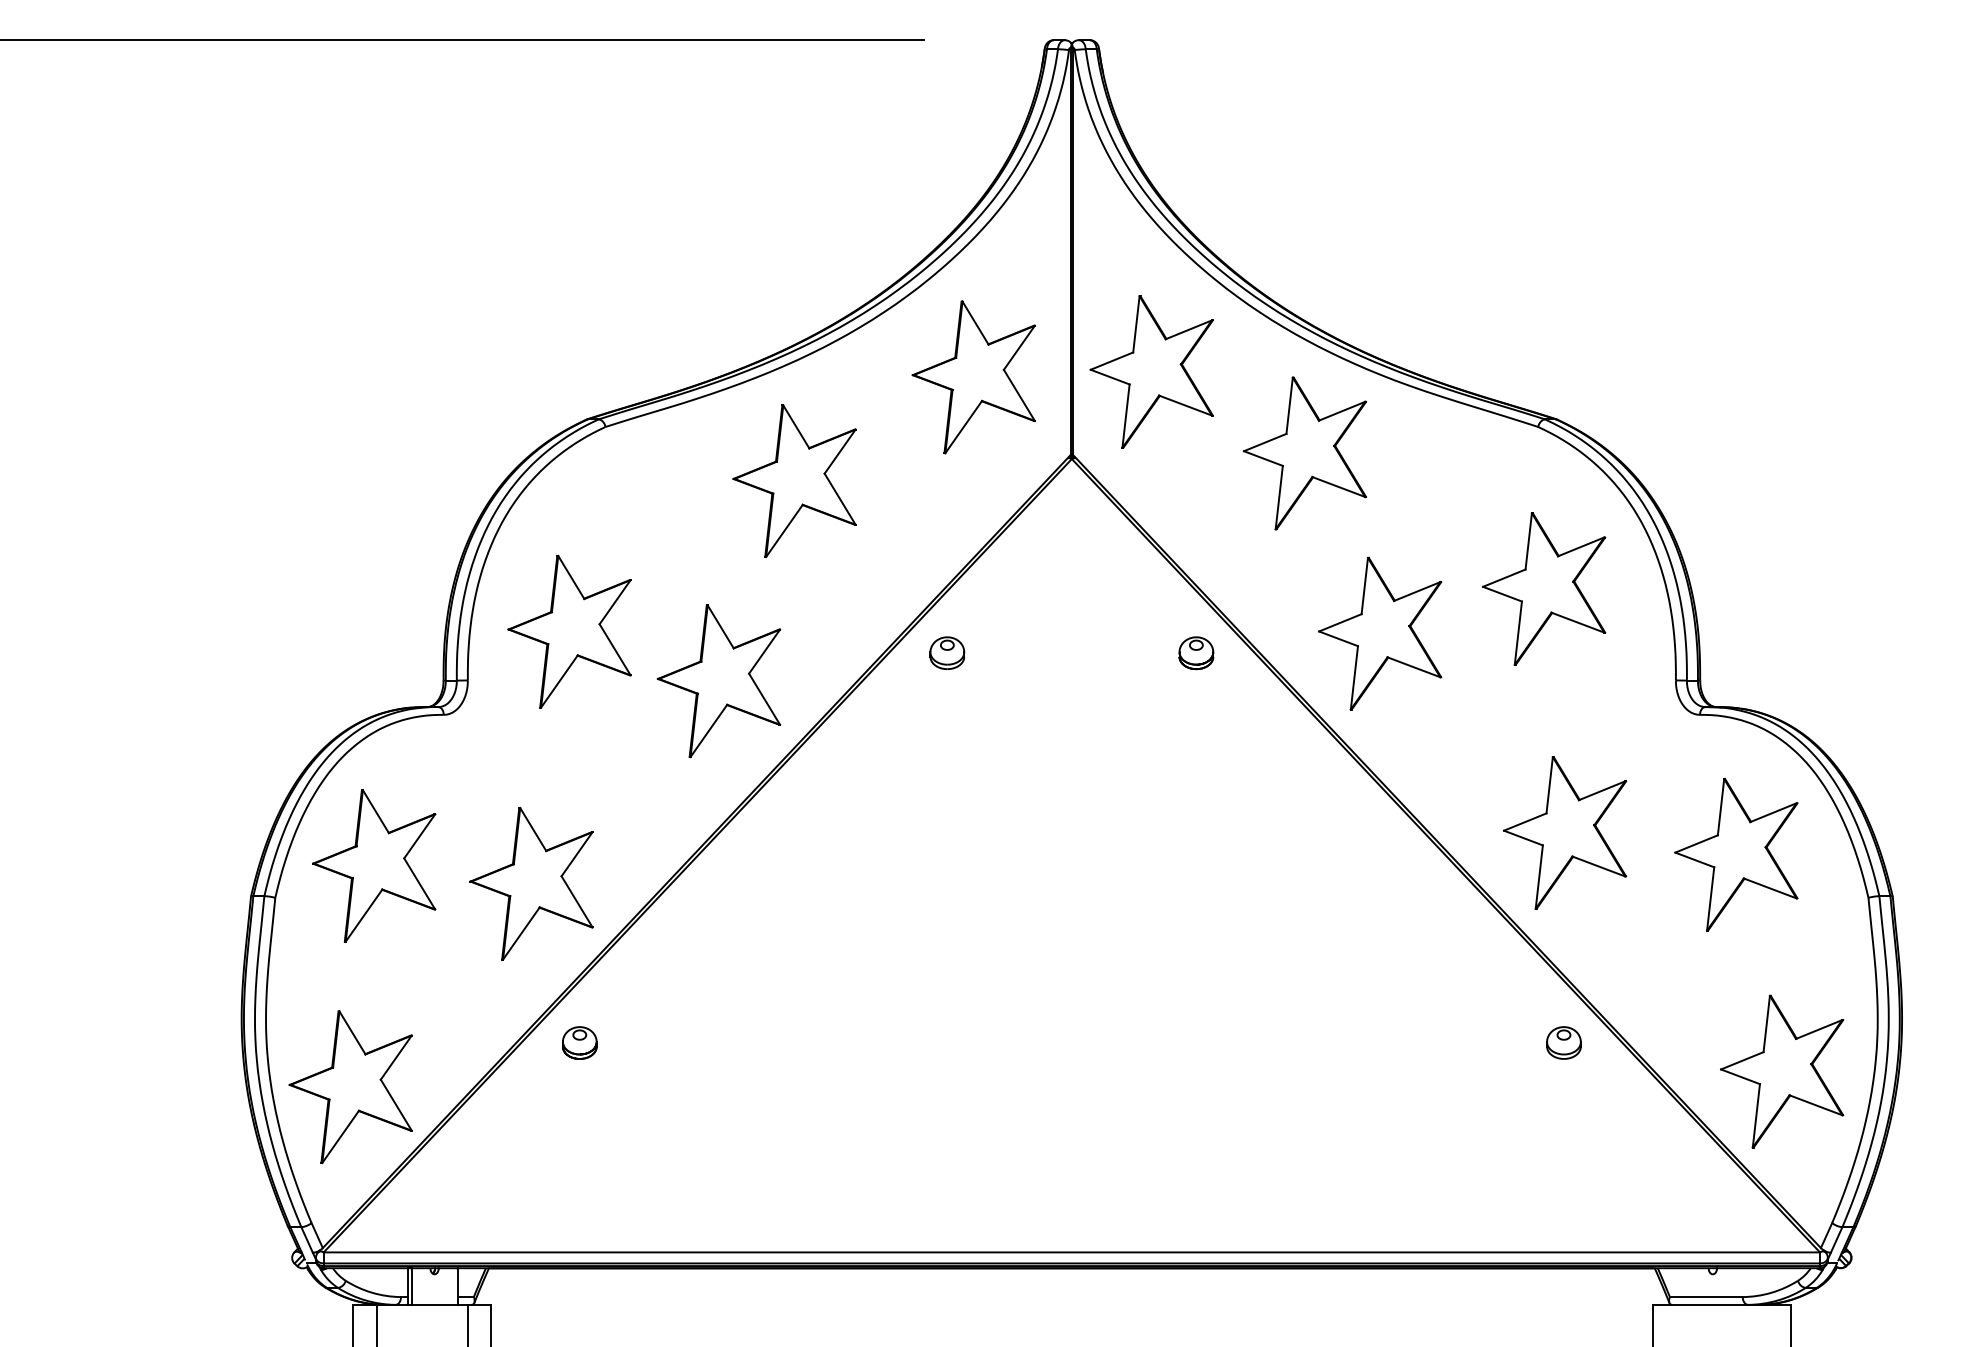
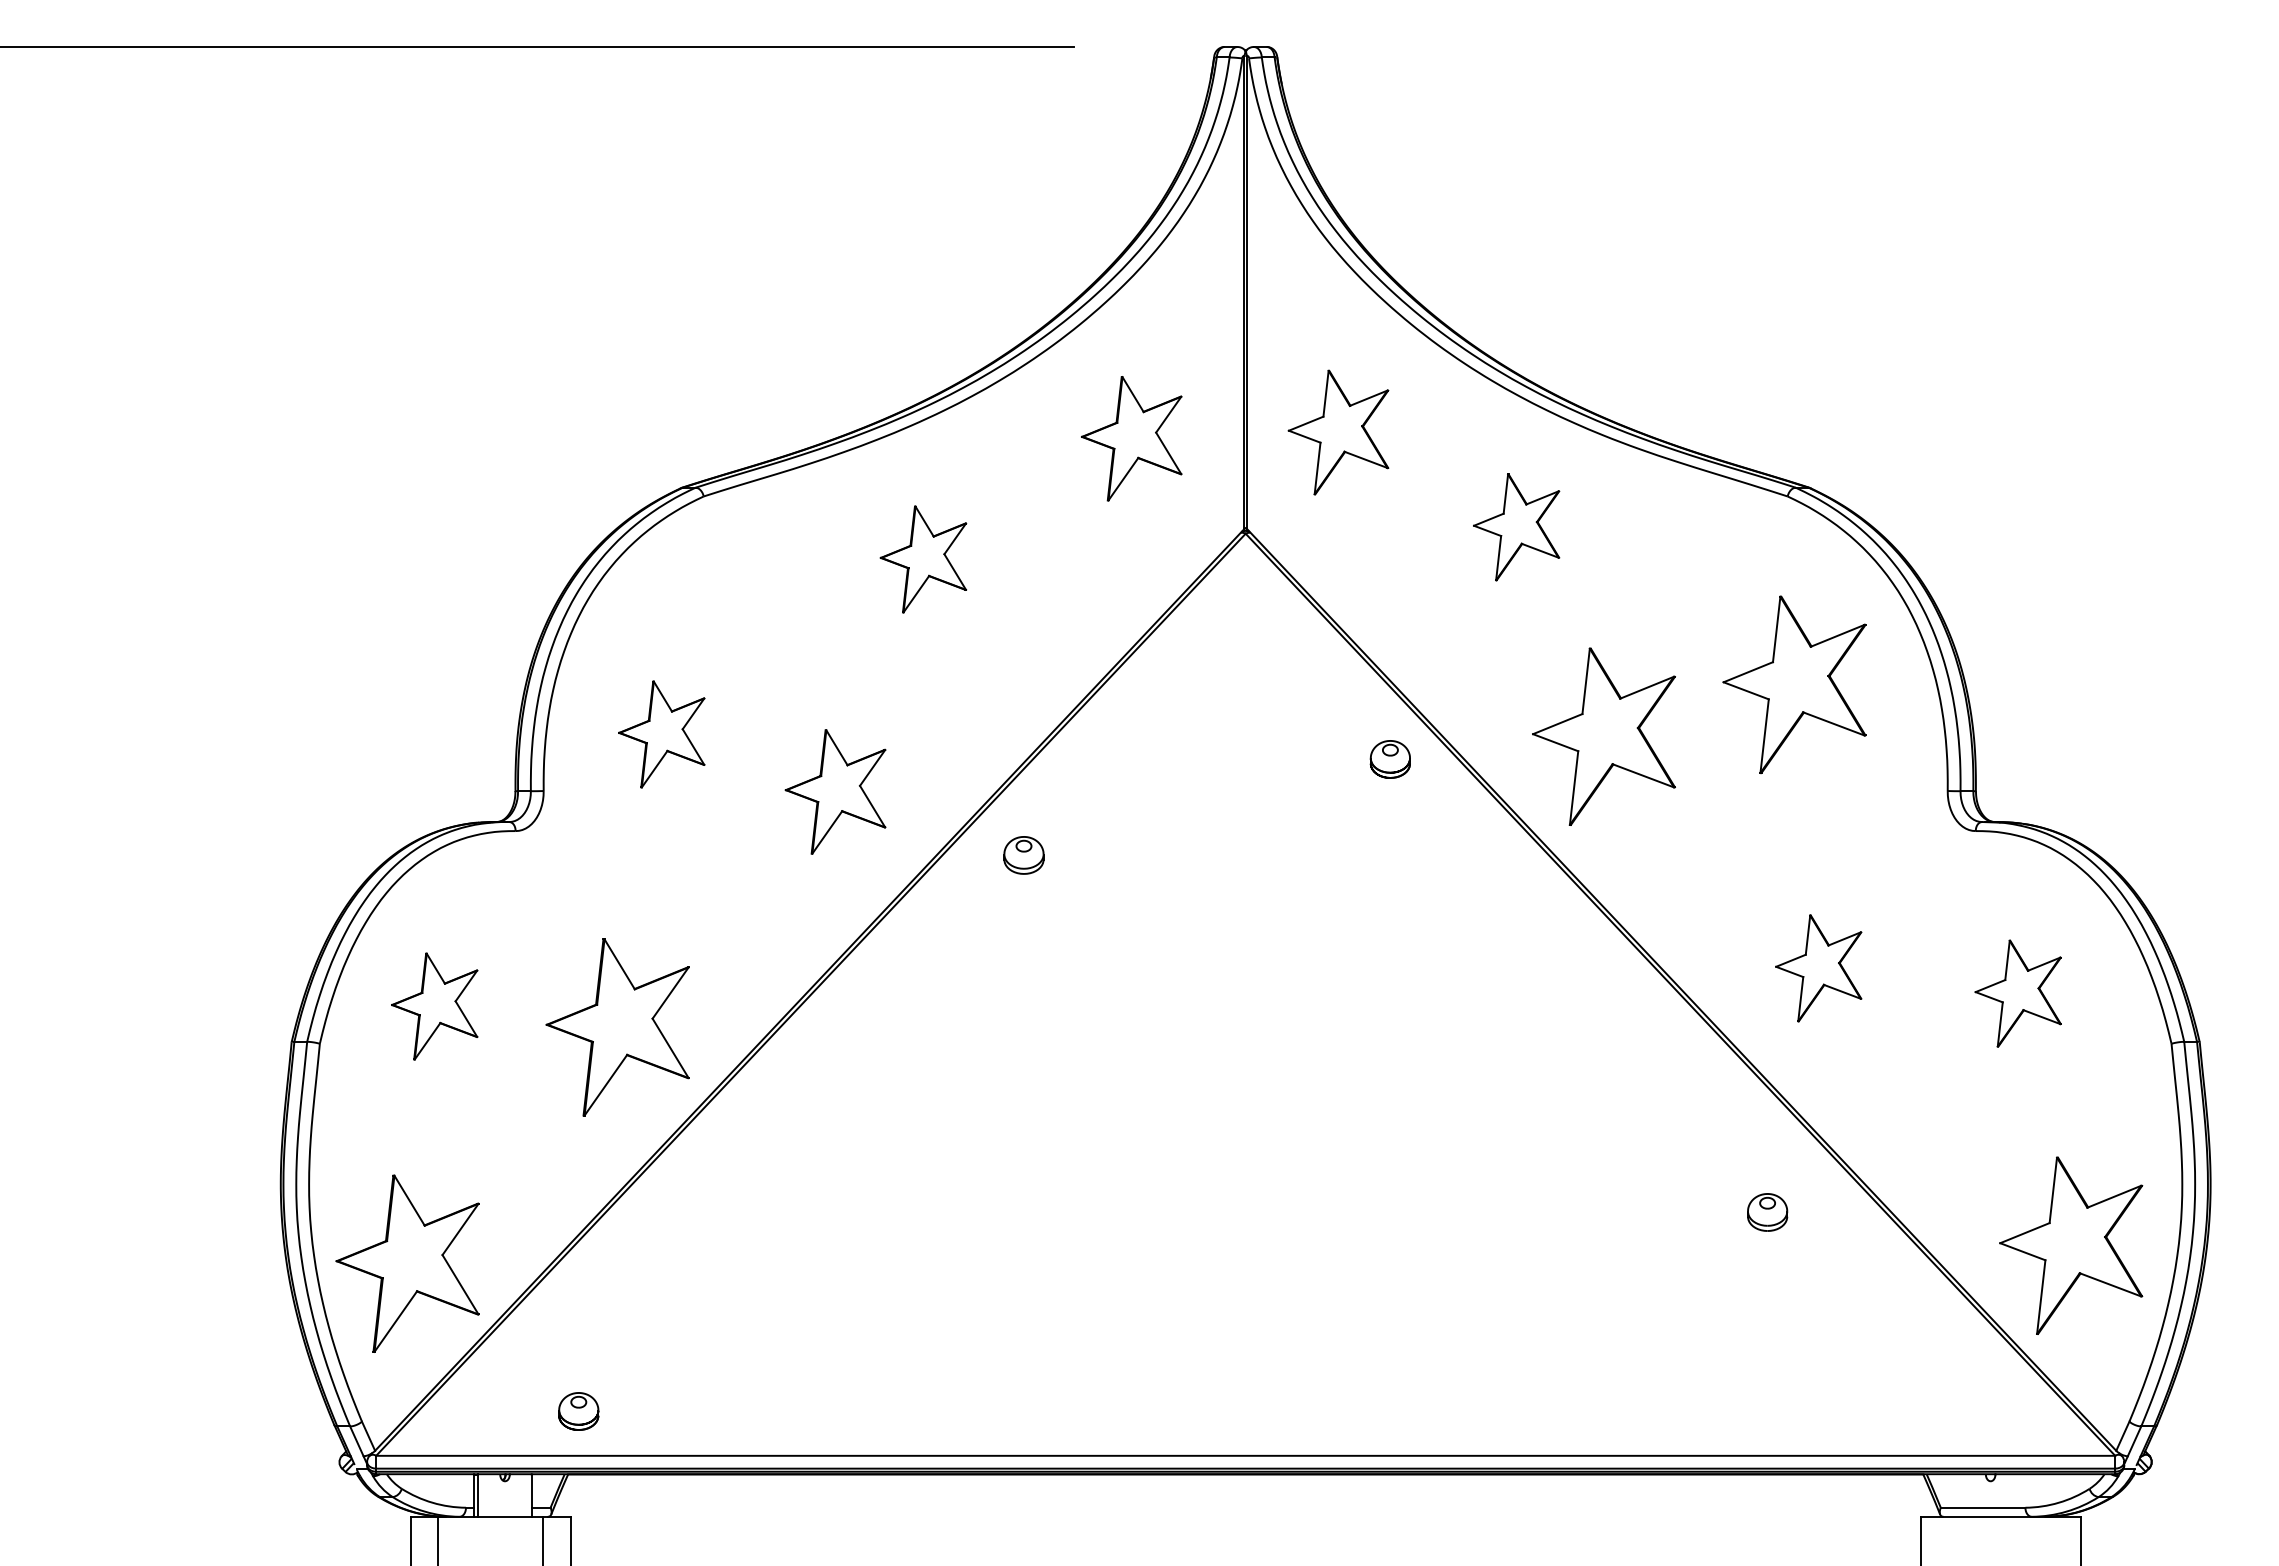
part: (1151, 371) -> (1338, 432), size x0.7
part: (973, 377) -> (1131, 438), size x0.7
part: (1304, 453) -> (1516, 527), size x0.6
part: (794, 481) -> (923, 559), size x0.6
part: (569, 631) -> (661, 734), size x0.6
part: (946, 653) -> (1023, 855), moved
part: (718, 680) -> (835, 791), size x0.7
part: (1564, 833) -> (1818, 968), size x0.6
part: (1736, 854) -> (2018, 993), size x0.6
part: (373, 865) -> (434, 1006), size x0.6
part: (579, 1043) -> (578, 1411), moved
part: (1563, 1043) -> (1767, 1212), moved

